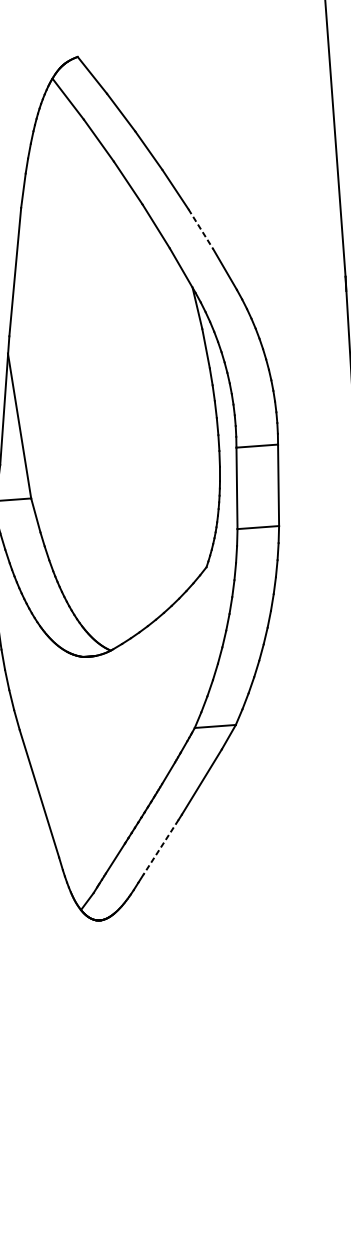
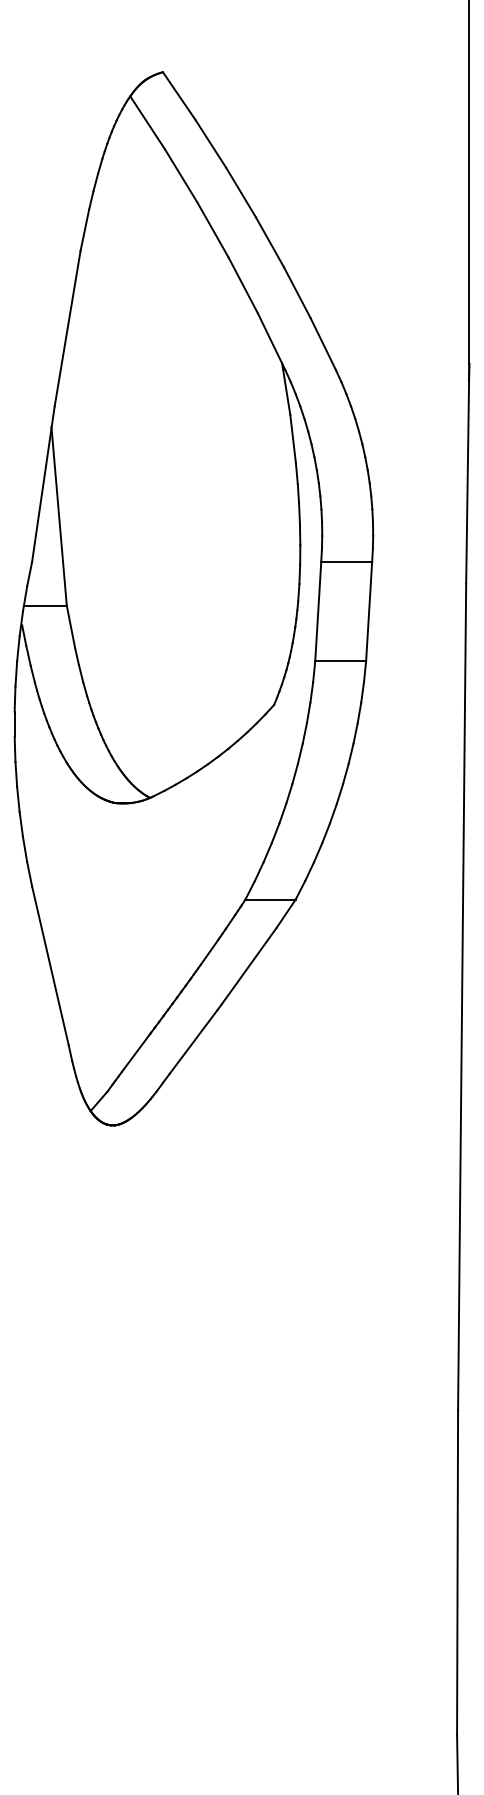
line: (200, 228) -> (297, 292), dashed -> solid
line: (160, 847) -> (193, 1041), dashed -> solid

